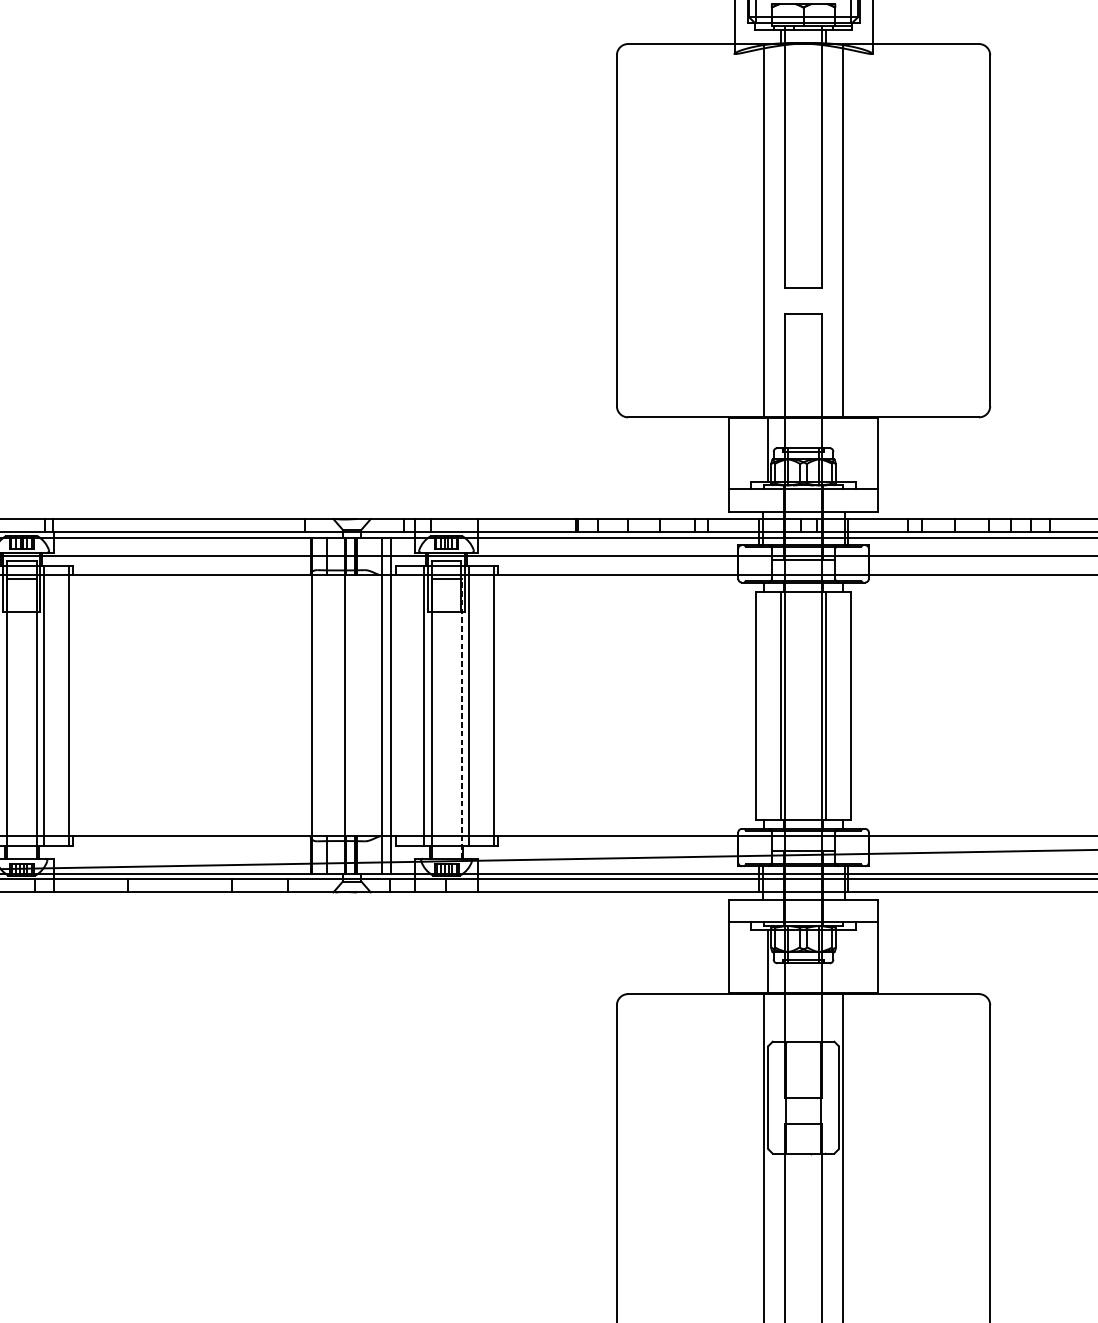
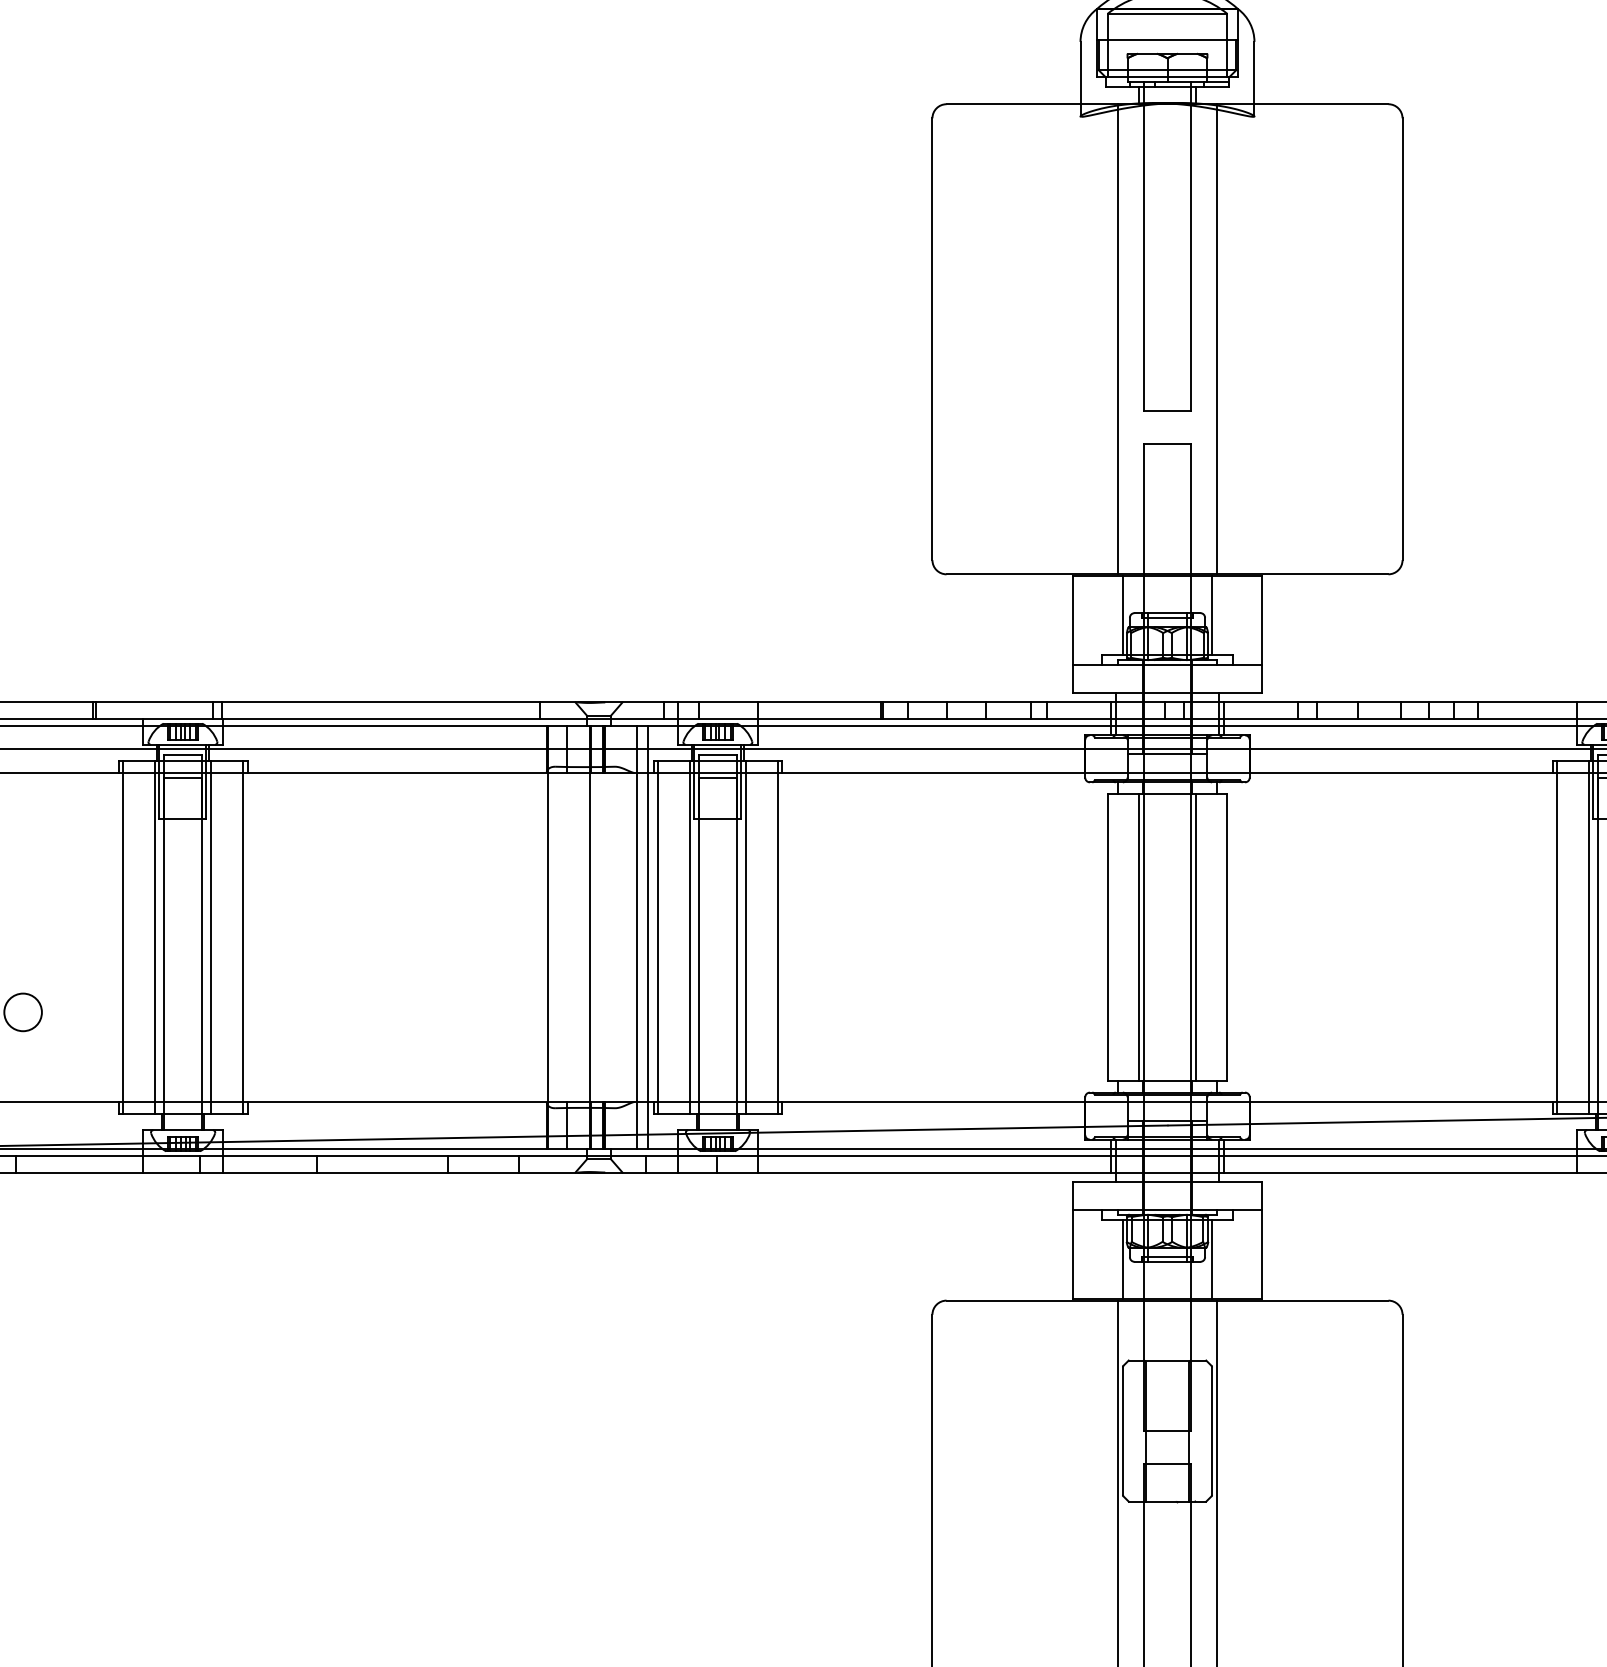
line: (839, 450) -> (1212, 615), added
line: (399, 705) -> (658, 937), added
line: (461, 718) -> (736, 953), dashed -> solid
line: (839, 961) -> (1212, 1259), added

